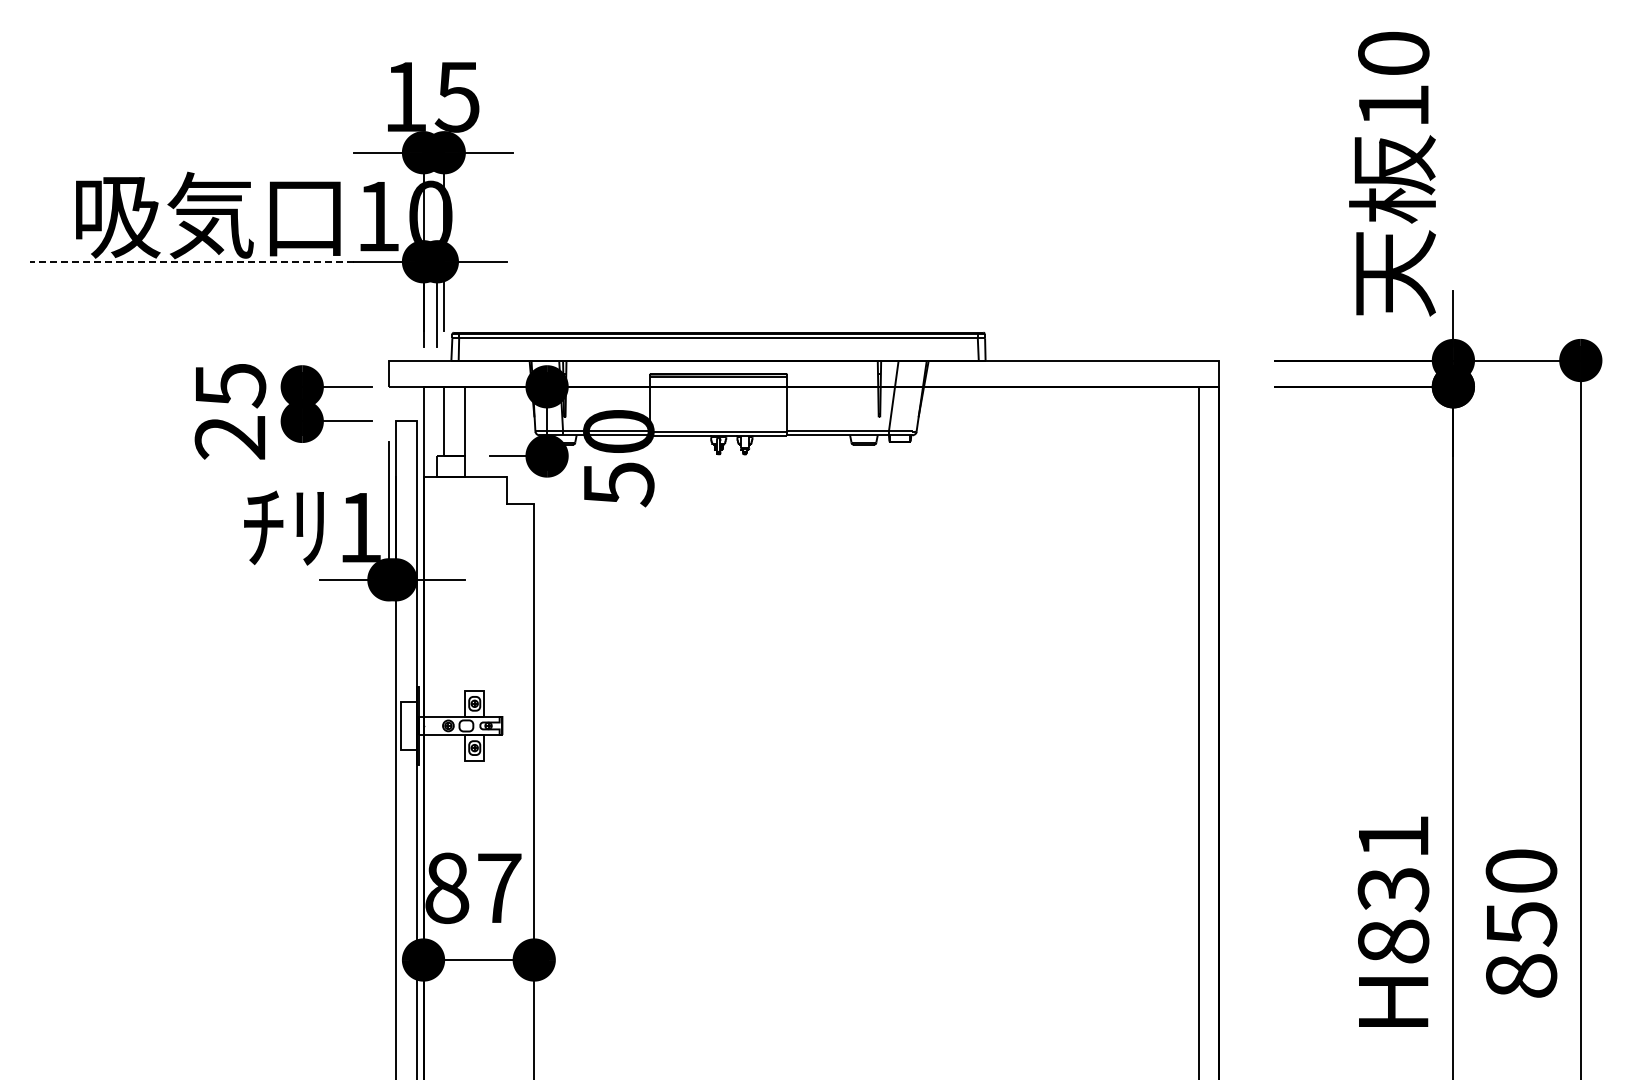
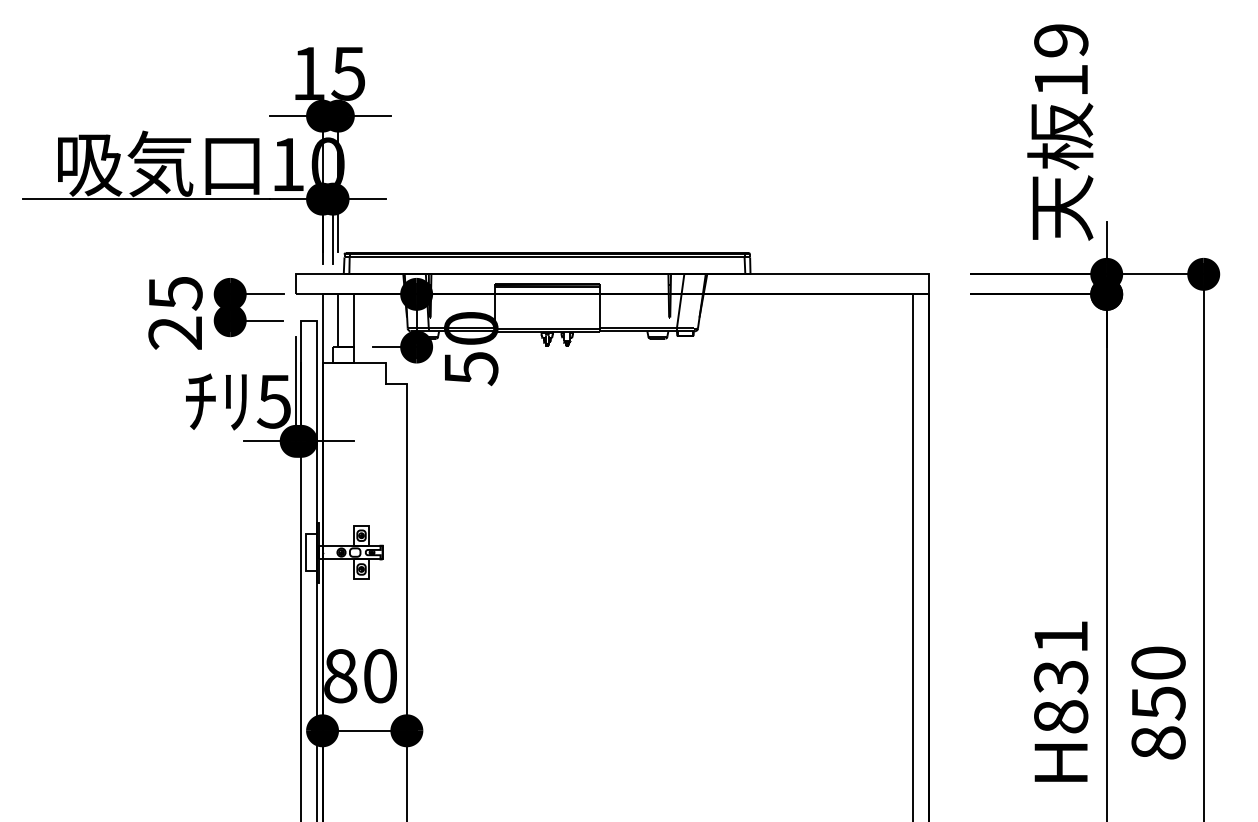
text: (1393, 53) -> (1061, 40), 10 -> 19
line: (191, 261) -> (145, 198), dashed -> solid
text: (359, 528) -> (273, 402), 1 -> 5
text: (499, 888) -> (380, 676), 87 -> 80

